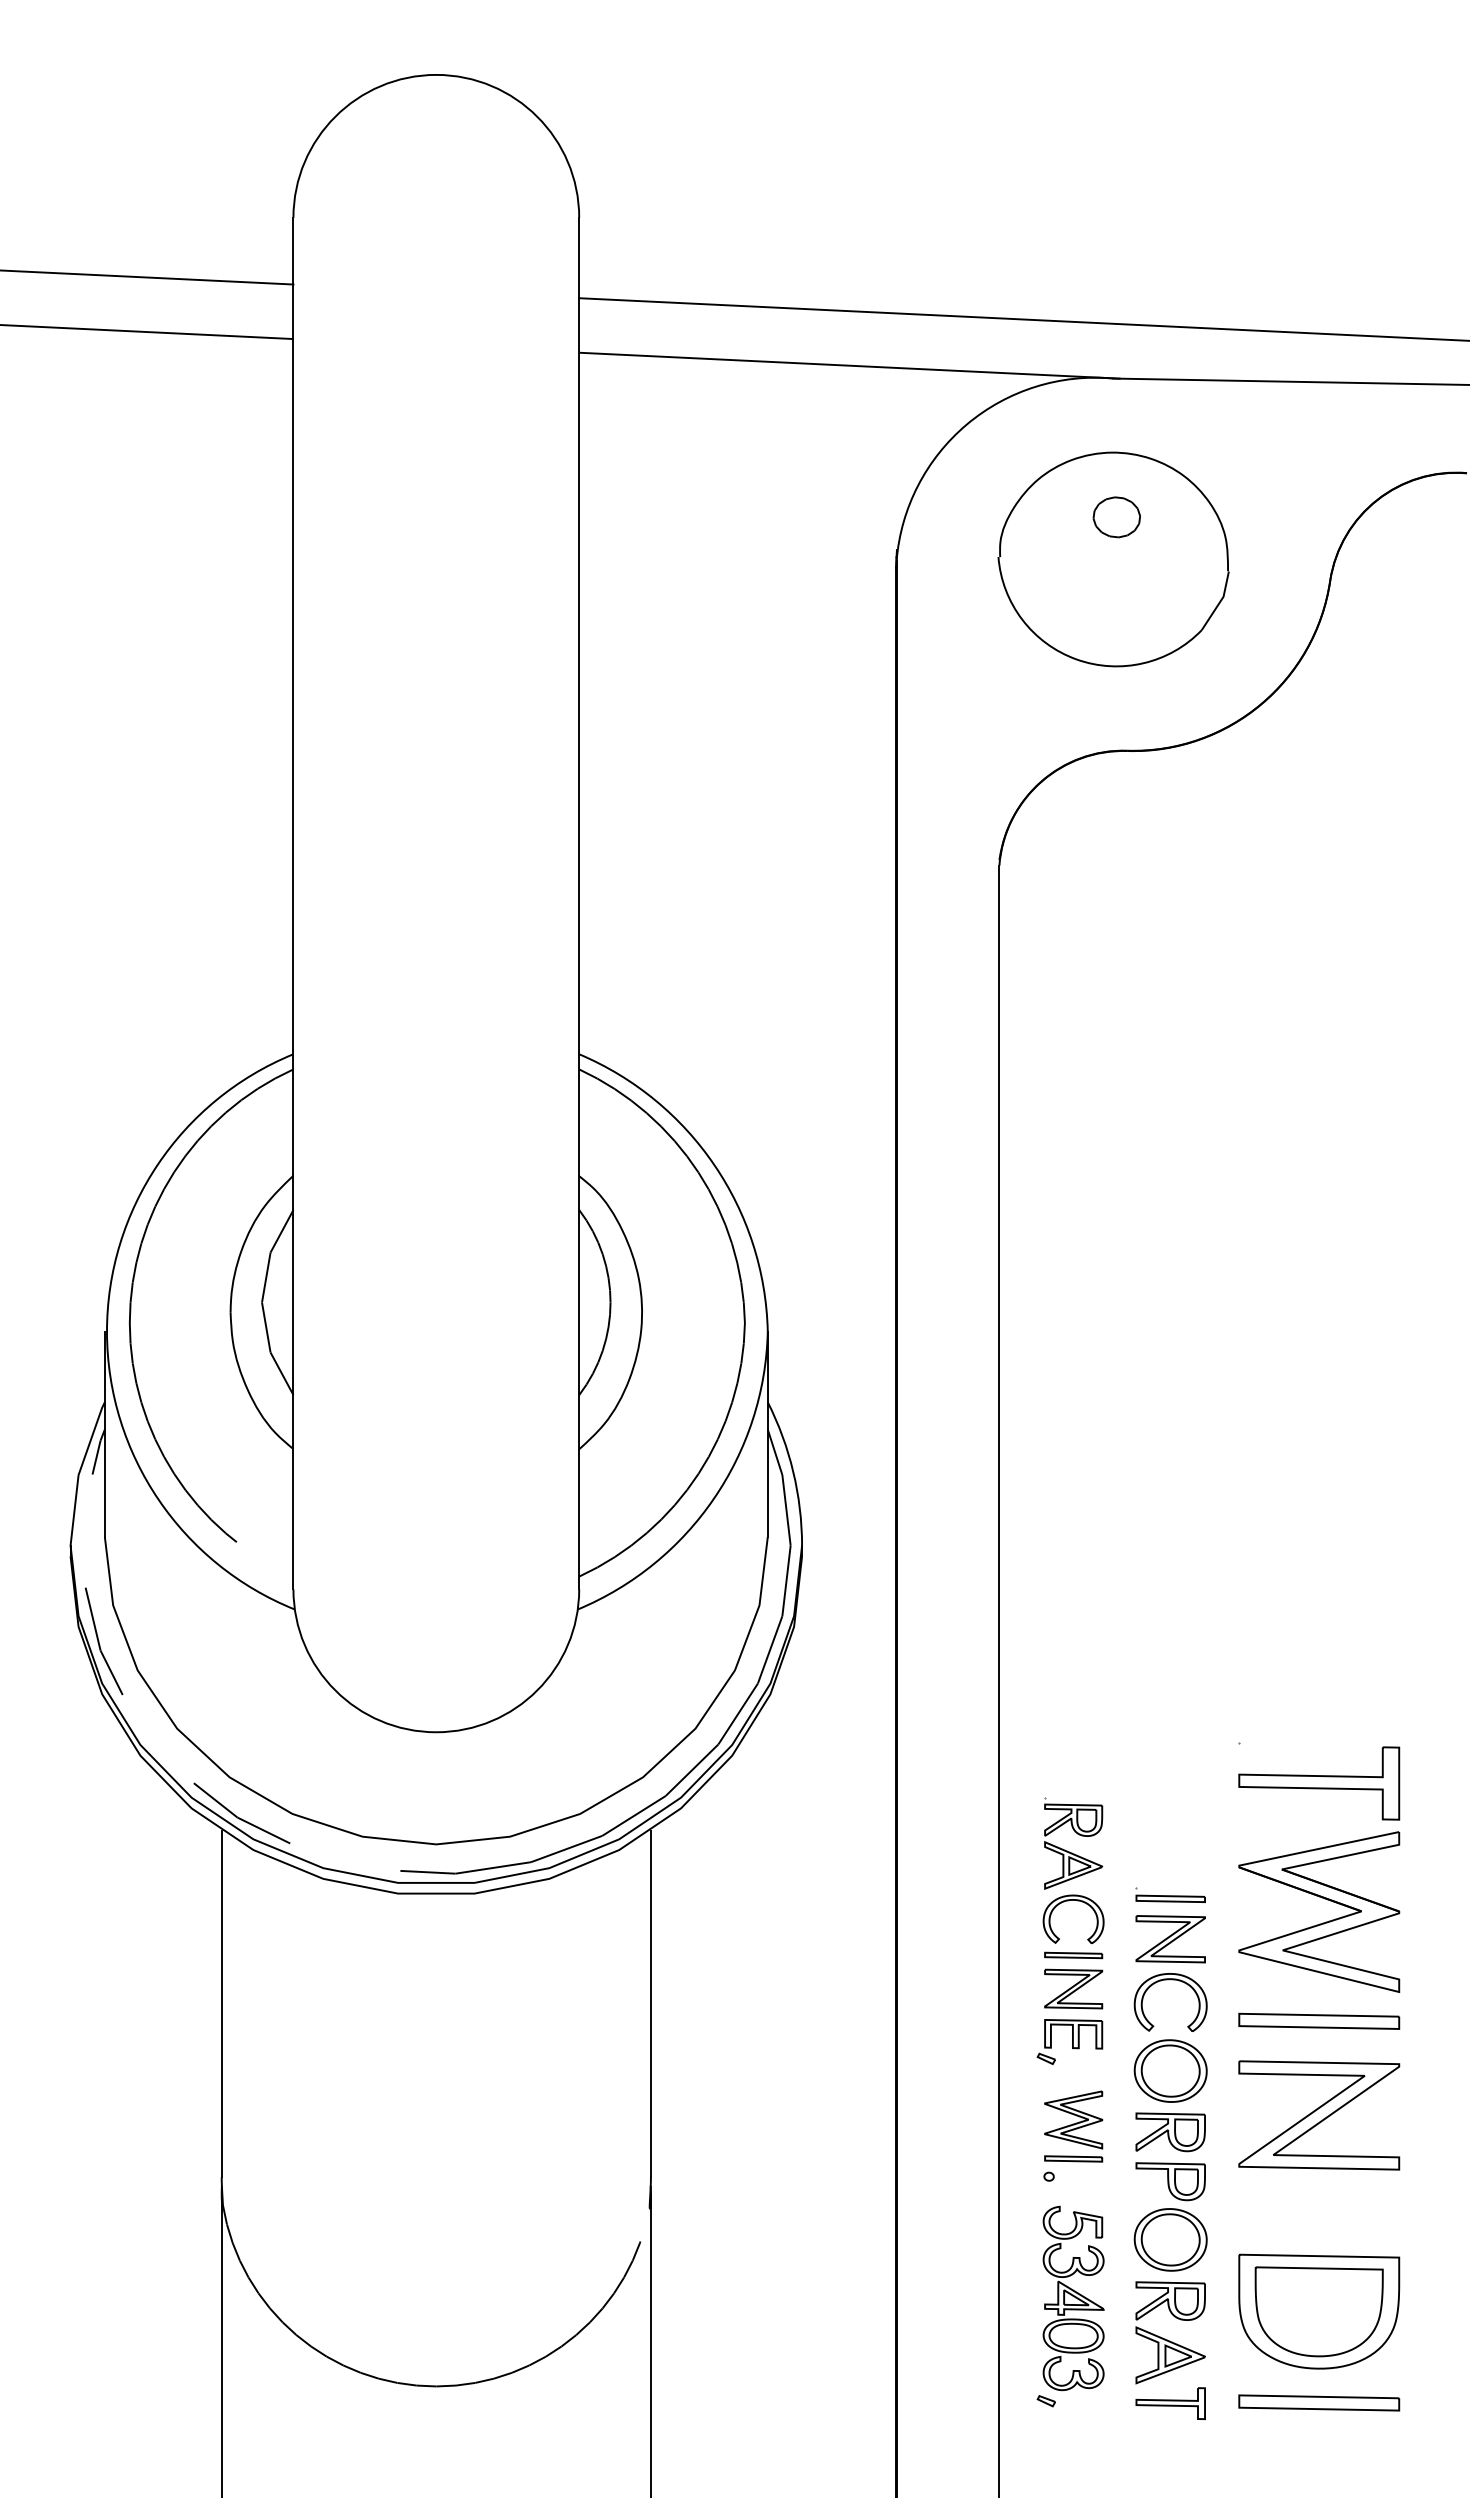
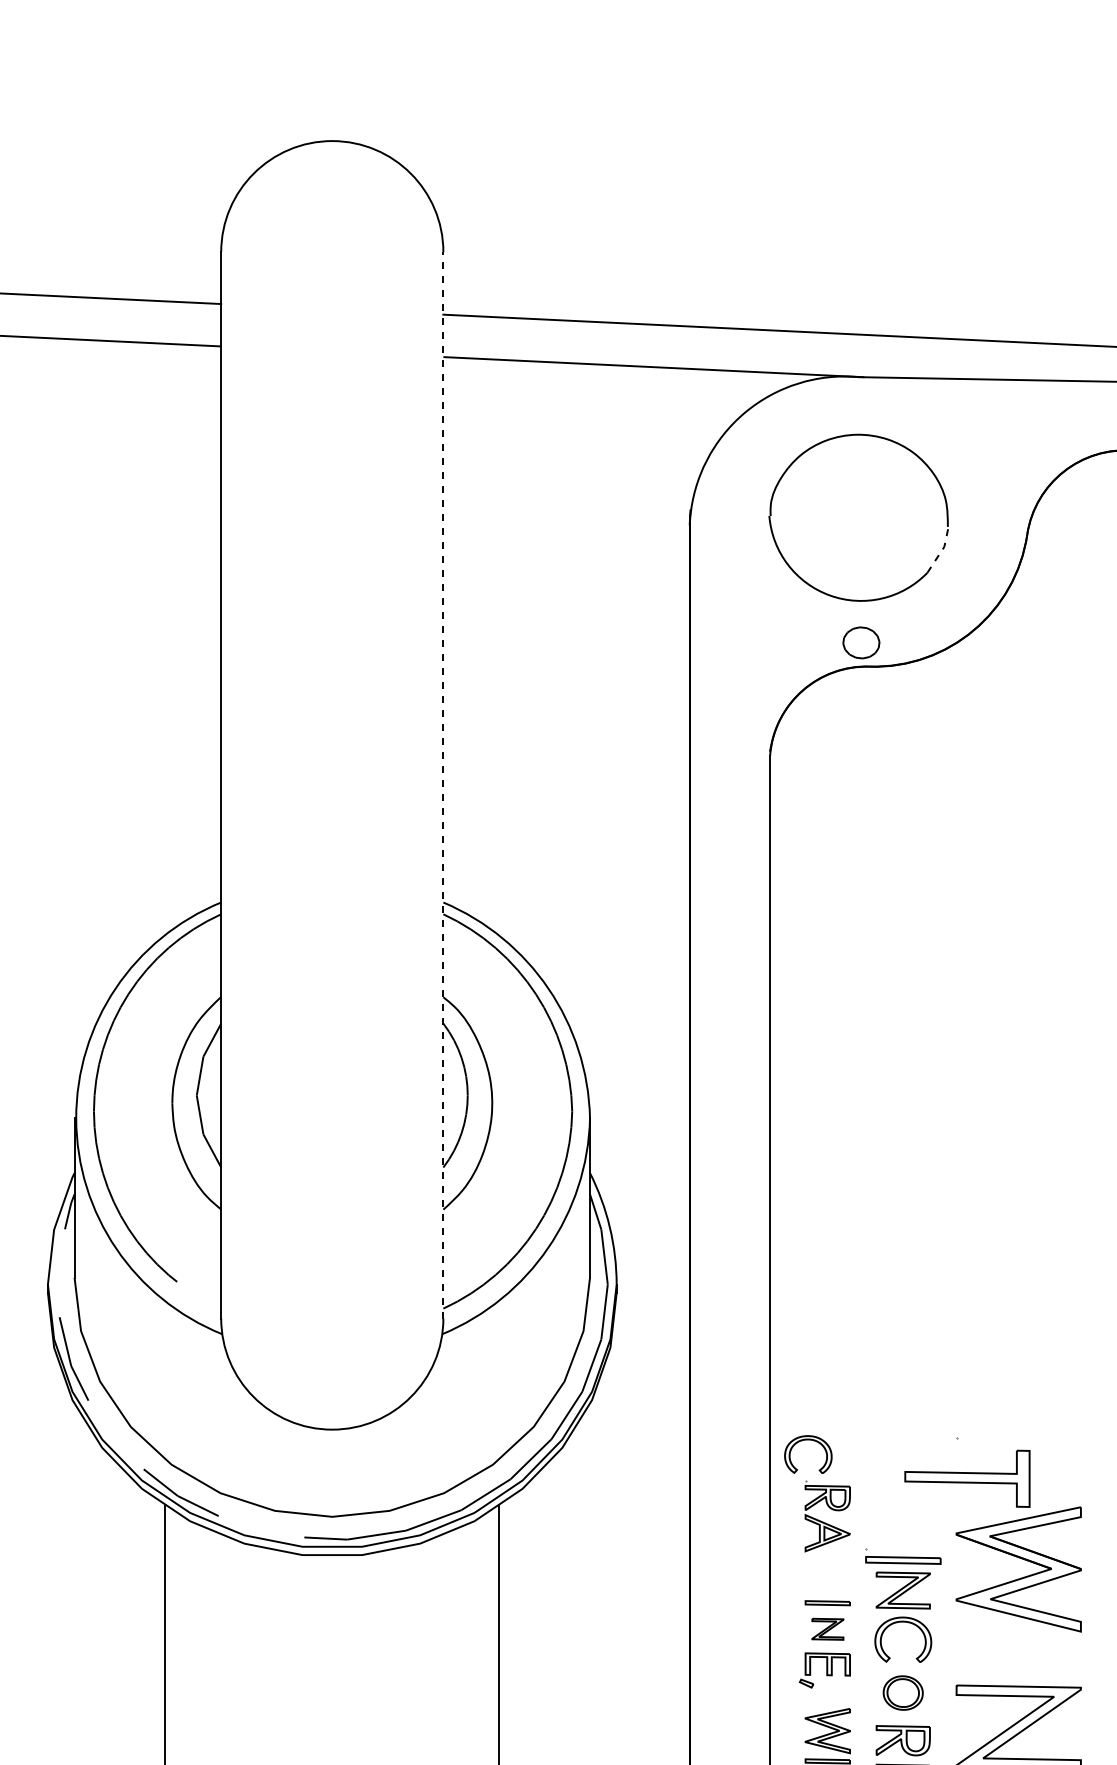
part: (1116, 517) -> (861, 643), moved
line: (1220, 601) -> (941, 550), solid -> dashed
line: (579, 903) -> (443, 785), solid -> dashed
part: (1319, 1783) -> (967, 1478), moved
part: (1170, 1894) -> (903, 1555), size x1.4
part: (1077, 1901) -> (811, 1440), moved
part: (1073, 1988) -> (827, 1628), size x0.7
part: (1319, 2020) -> (1018, 1653), removed
part: (1170, 2070) -> (903, 1692), size x0.7

